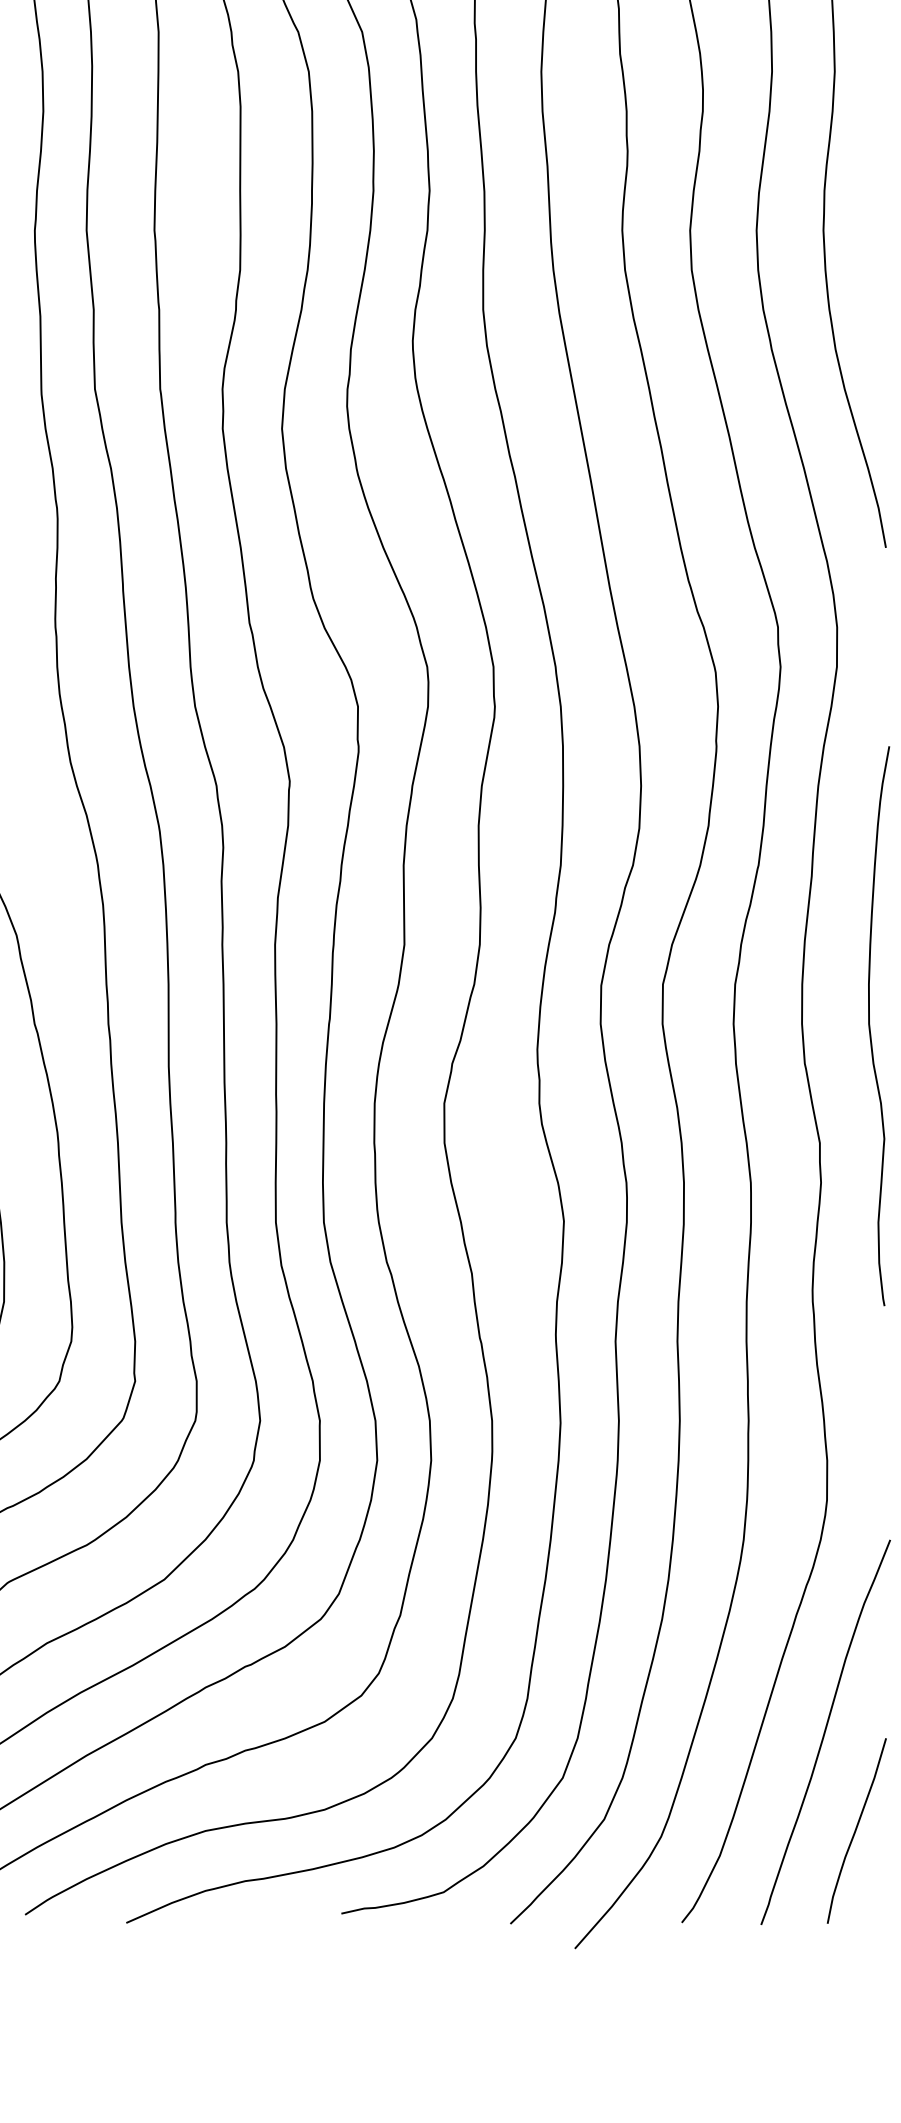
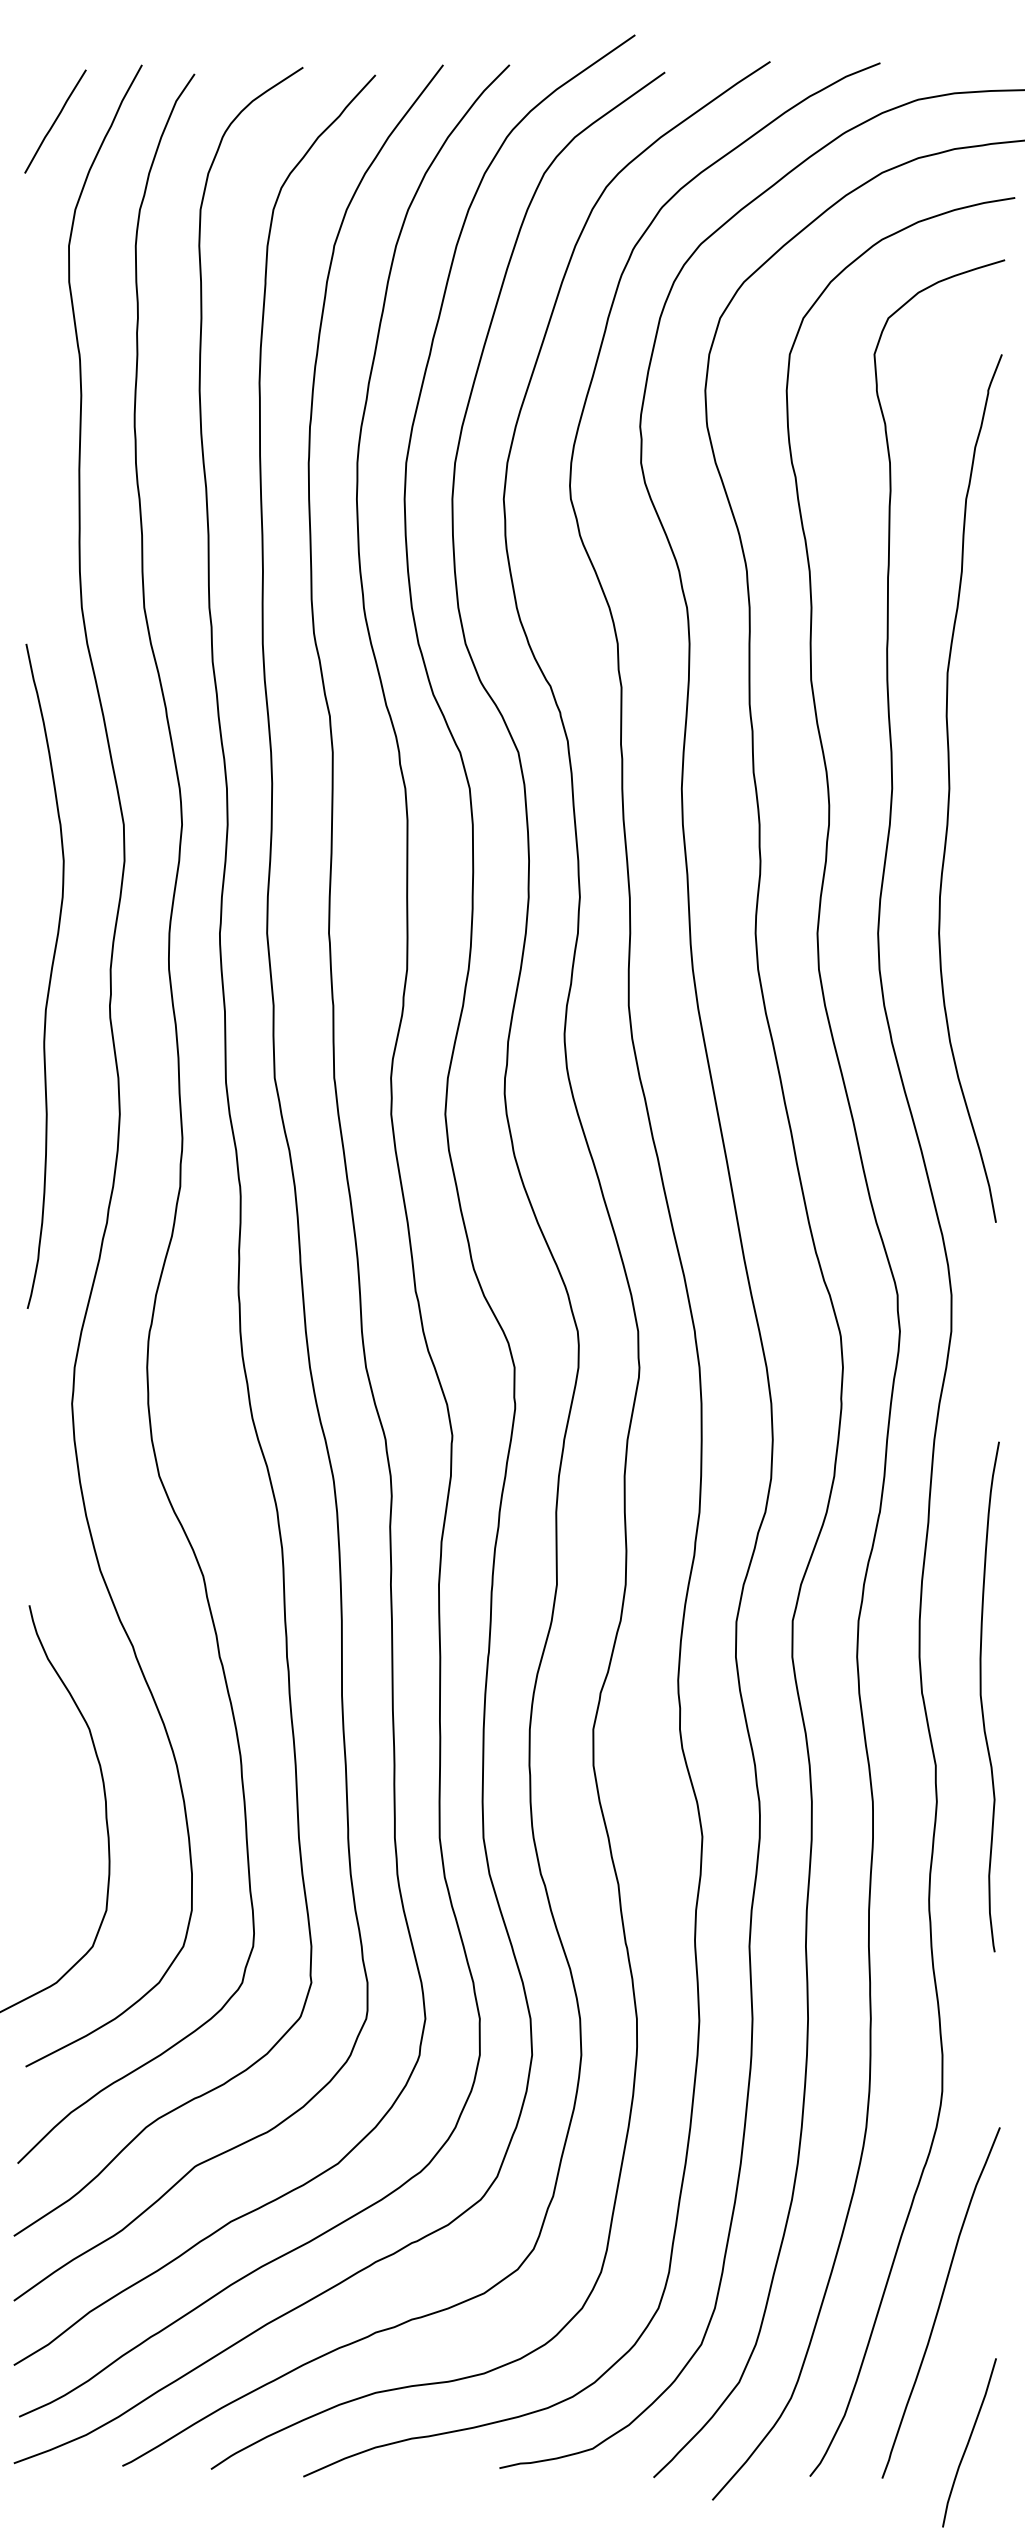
curve: (871, 1028) -> (982, 1699), moved
curve: (856, 1830) -> (969, 2442), moved

